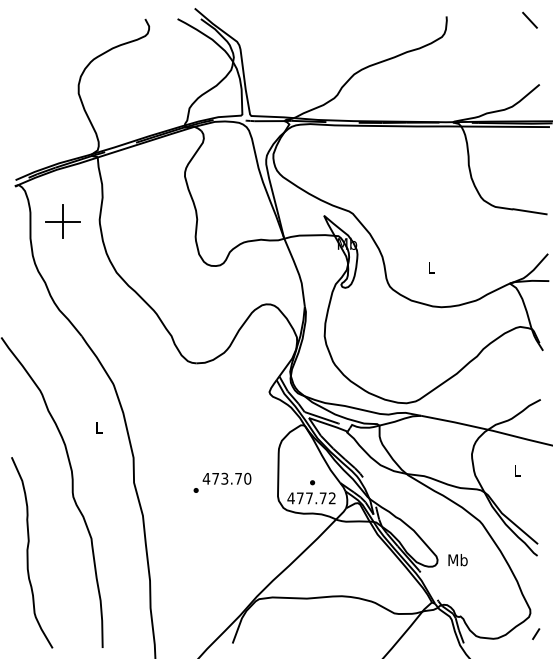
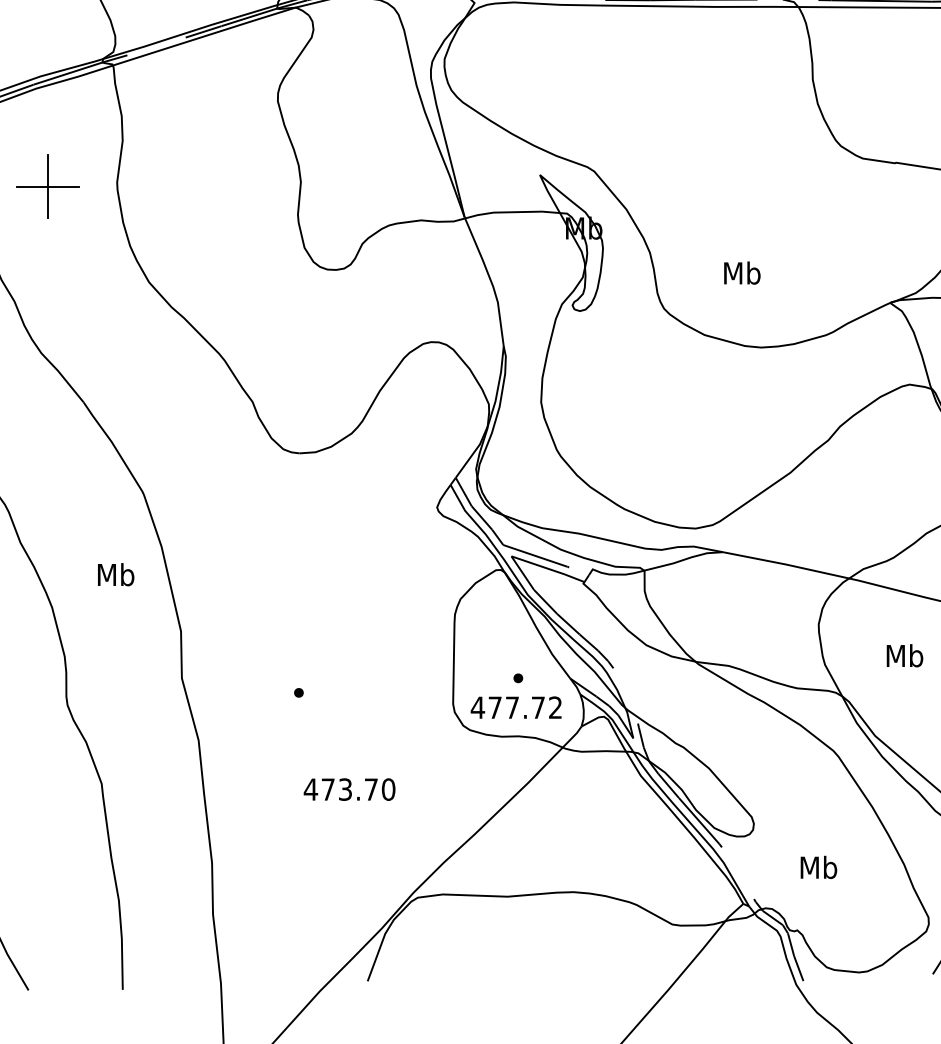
text: (431, 267) -> (742, 272), L -> Mb
text: (98, 427) -> (114, 574), L -> Mb
text: (517, 470) -> (904, 655), L -> Mb
text: (226, 478) -> (348, 789), moved
text: (457, 560) -> (817, 868), moved

